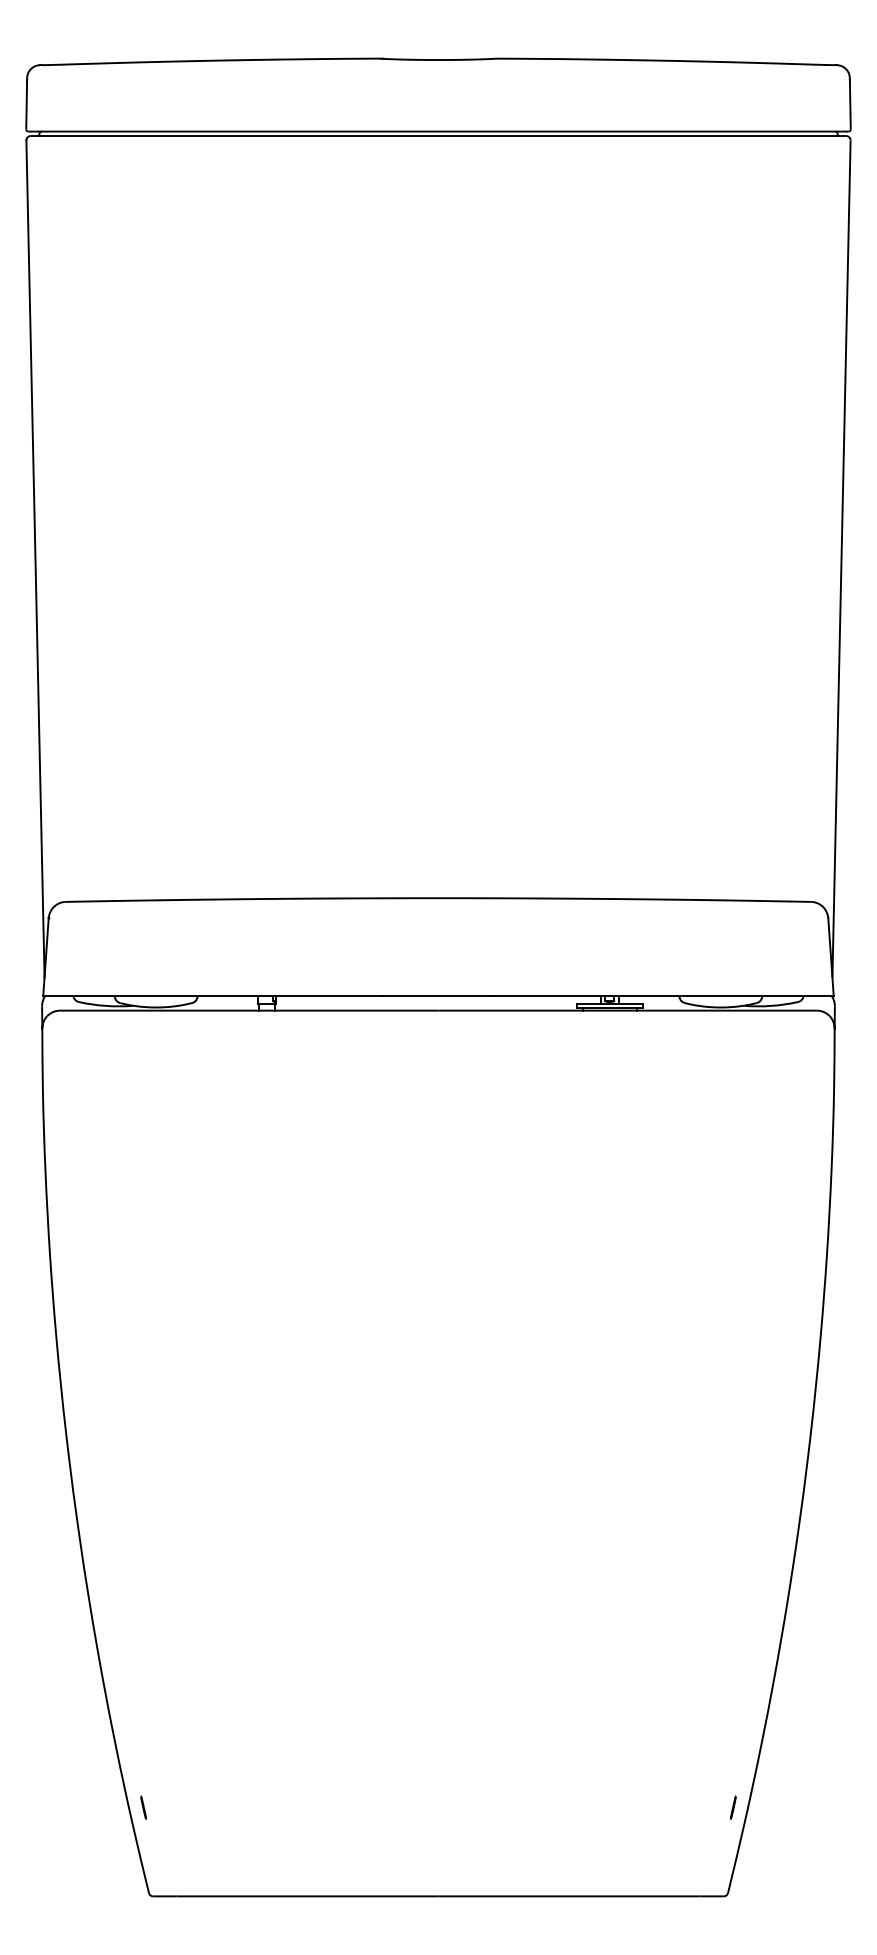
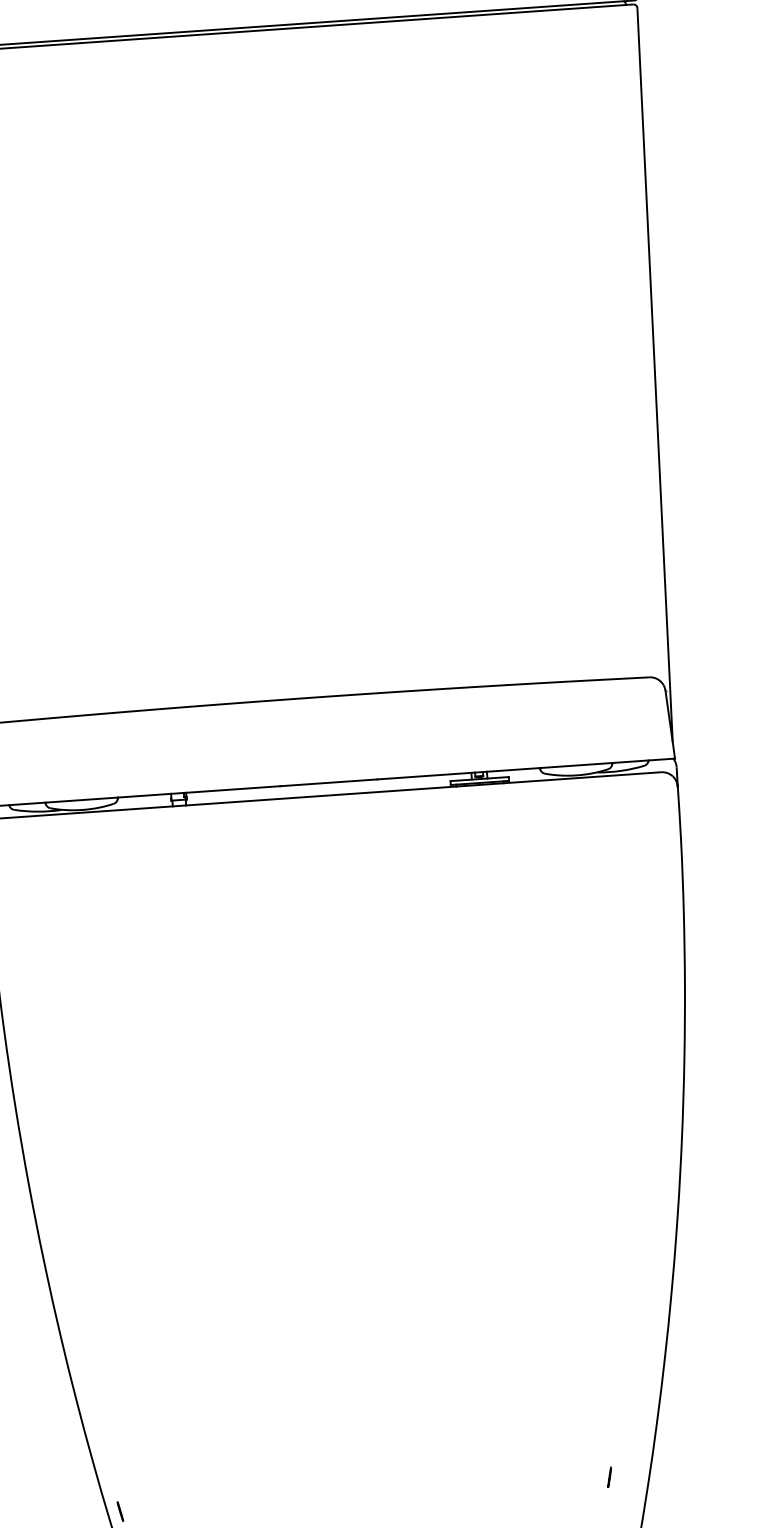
line: (733, 1807) -> (609, 1477), moved

